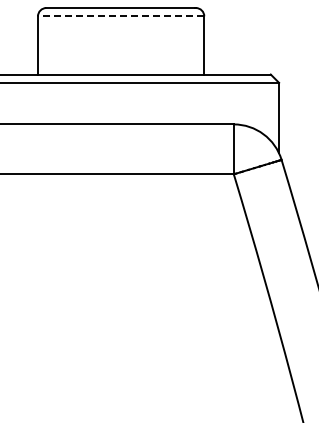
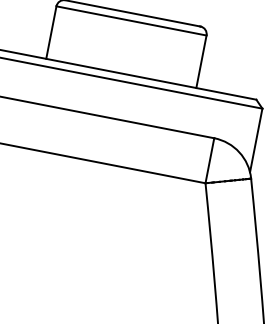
line: (120, 16) -> (130, 20), dashed -> solid

